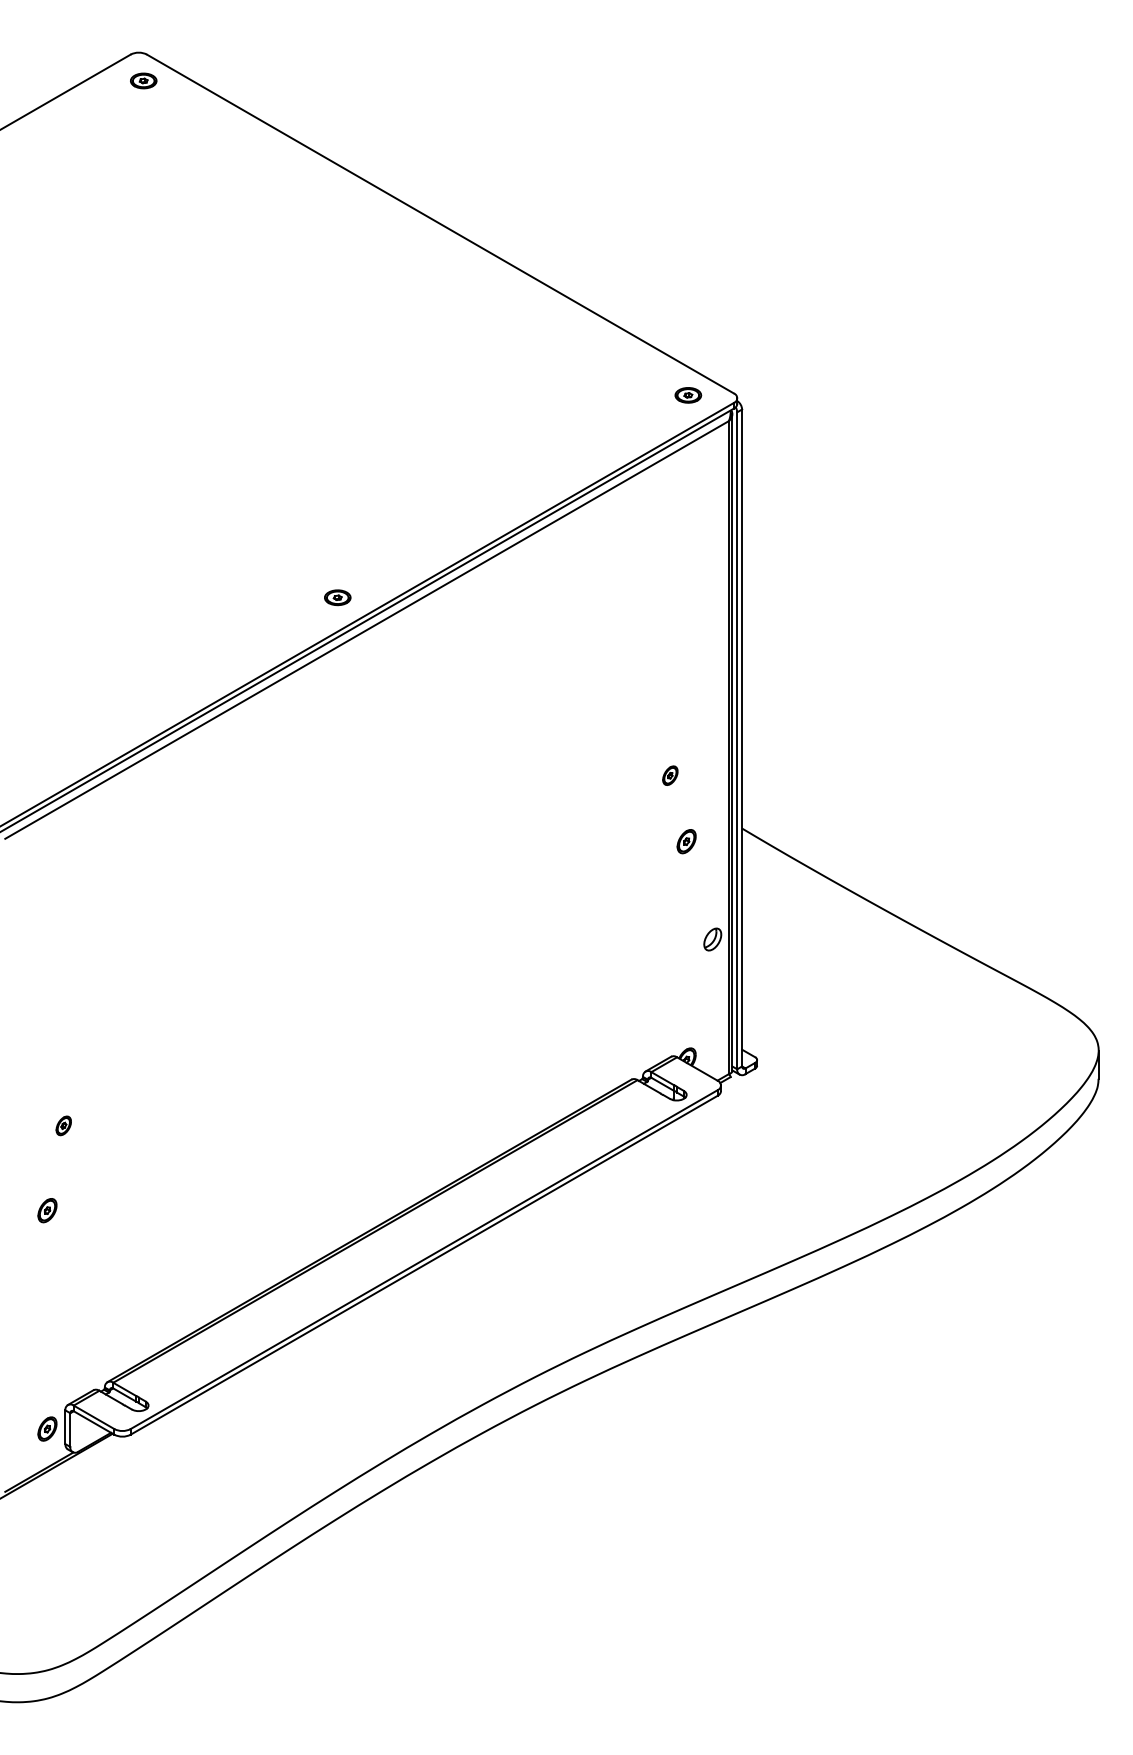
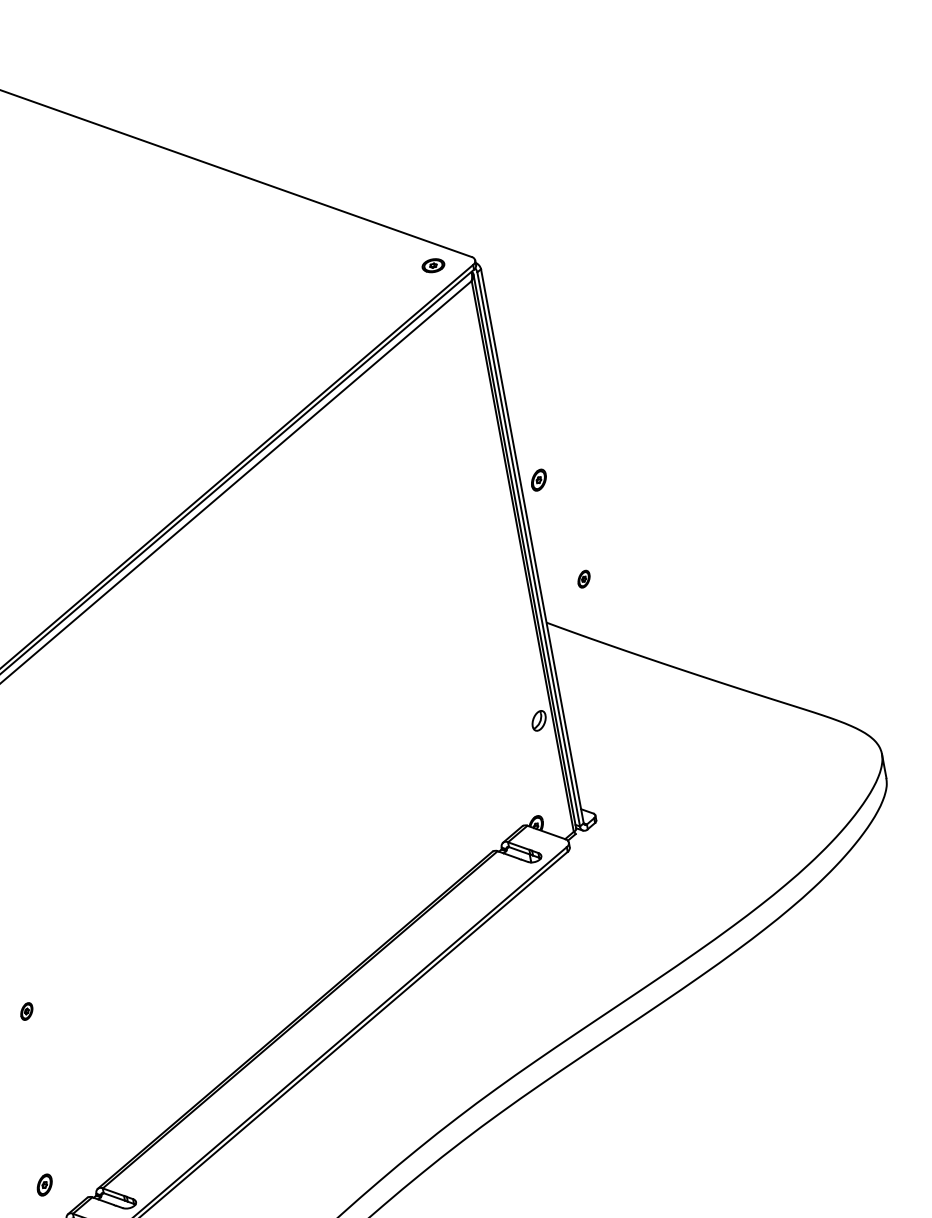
part: (337, 597) -> (169, 491), removed
part: (670, 775) -> (584, 579), moved
part: (686, 841) -> (538, 480), moved
part: (63, 1125) -> (26, 1011), moved
part: (47, 1210) -> (44, 1184), moved

